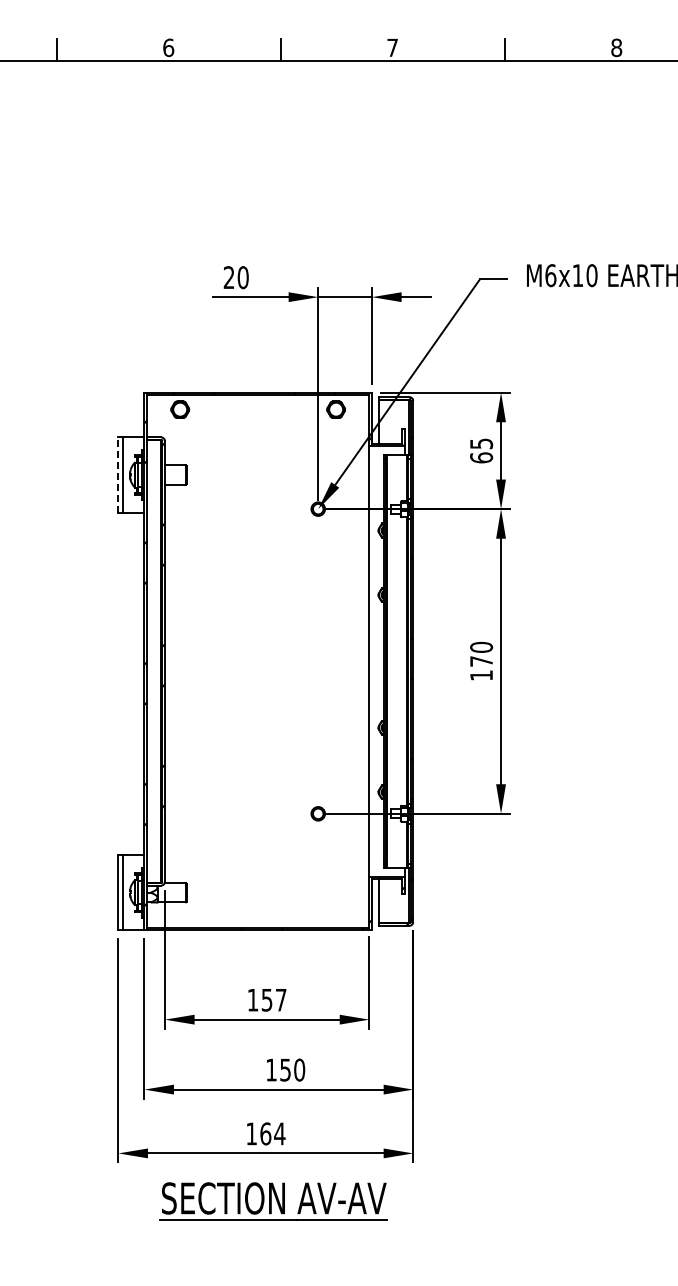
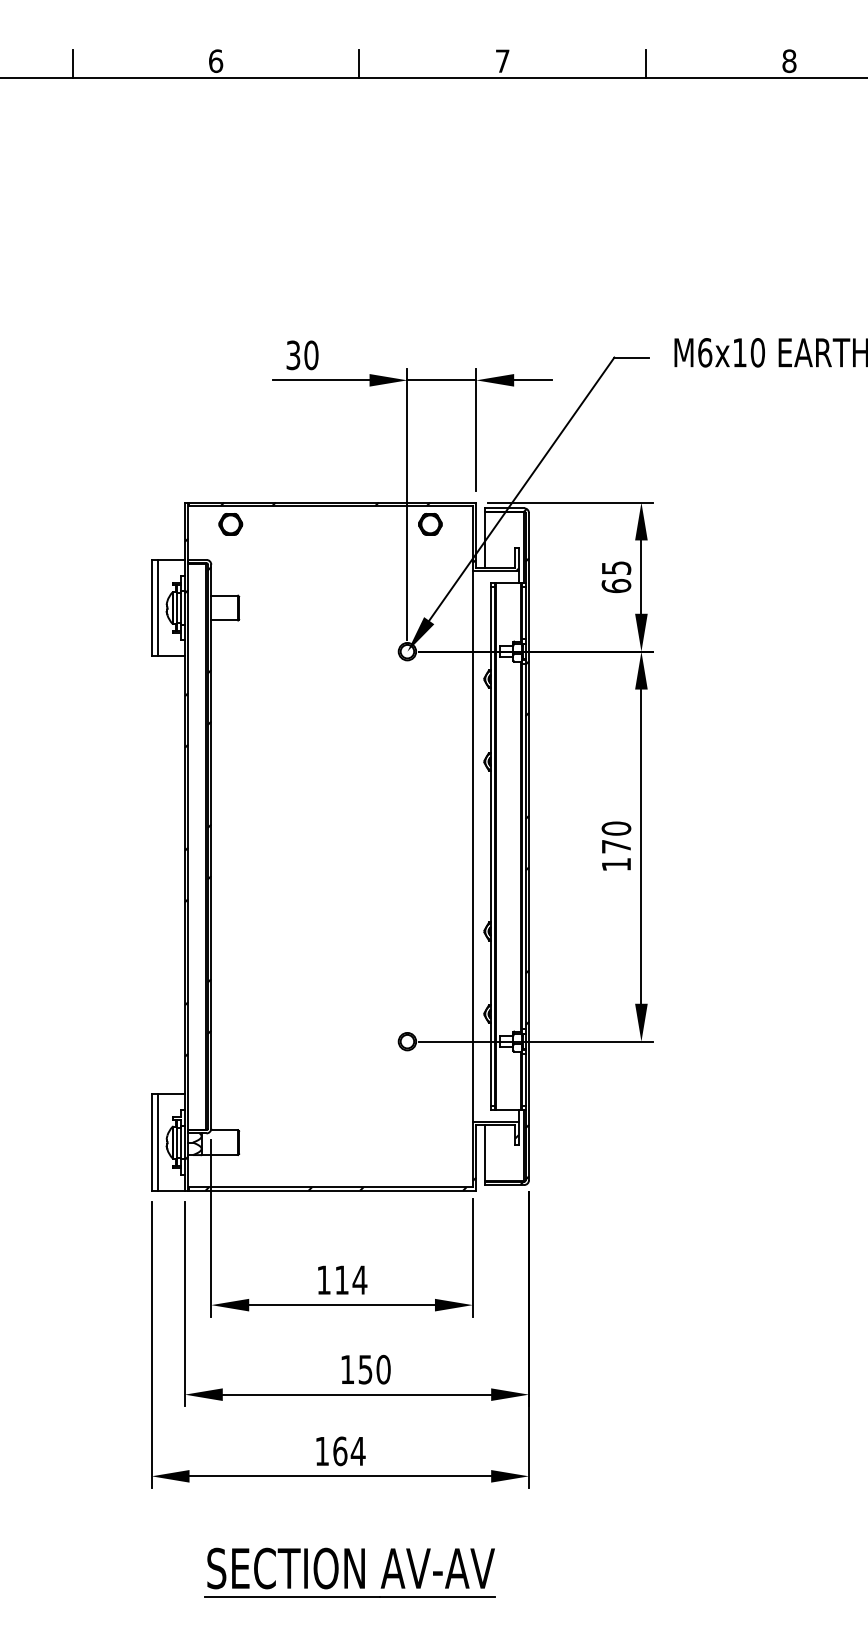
text: (228, 277) -> (292, 355), 20 -> 30
line: (118, 475) -> (151, 608), dashed -> solid
text: (273, 1000) -> (350, 1280), 157 -> 114
part: (273, 1201) -> (350, 1572), moved

